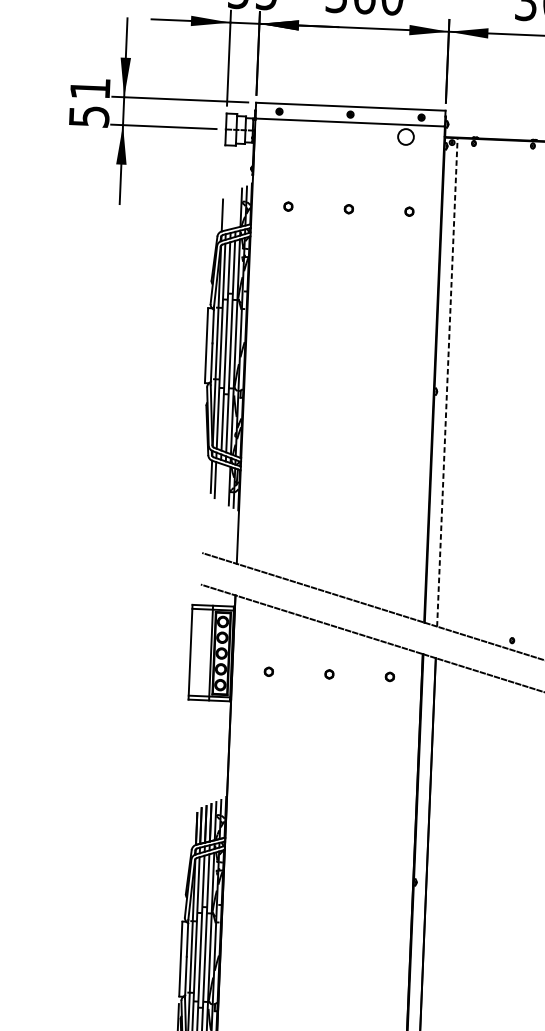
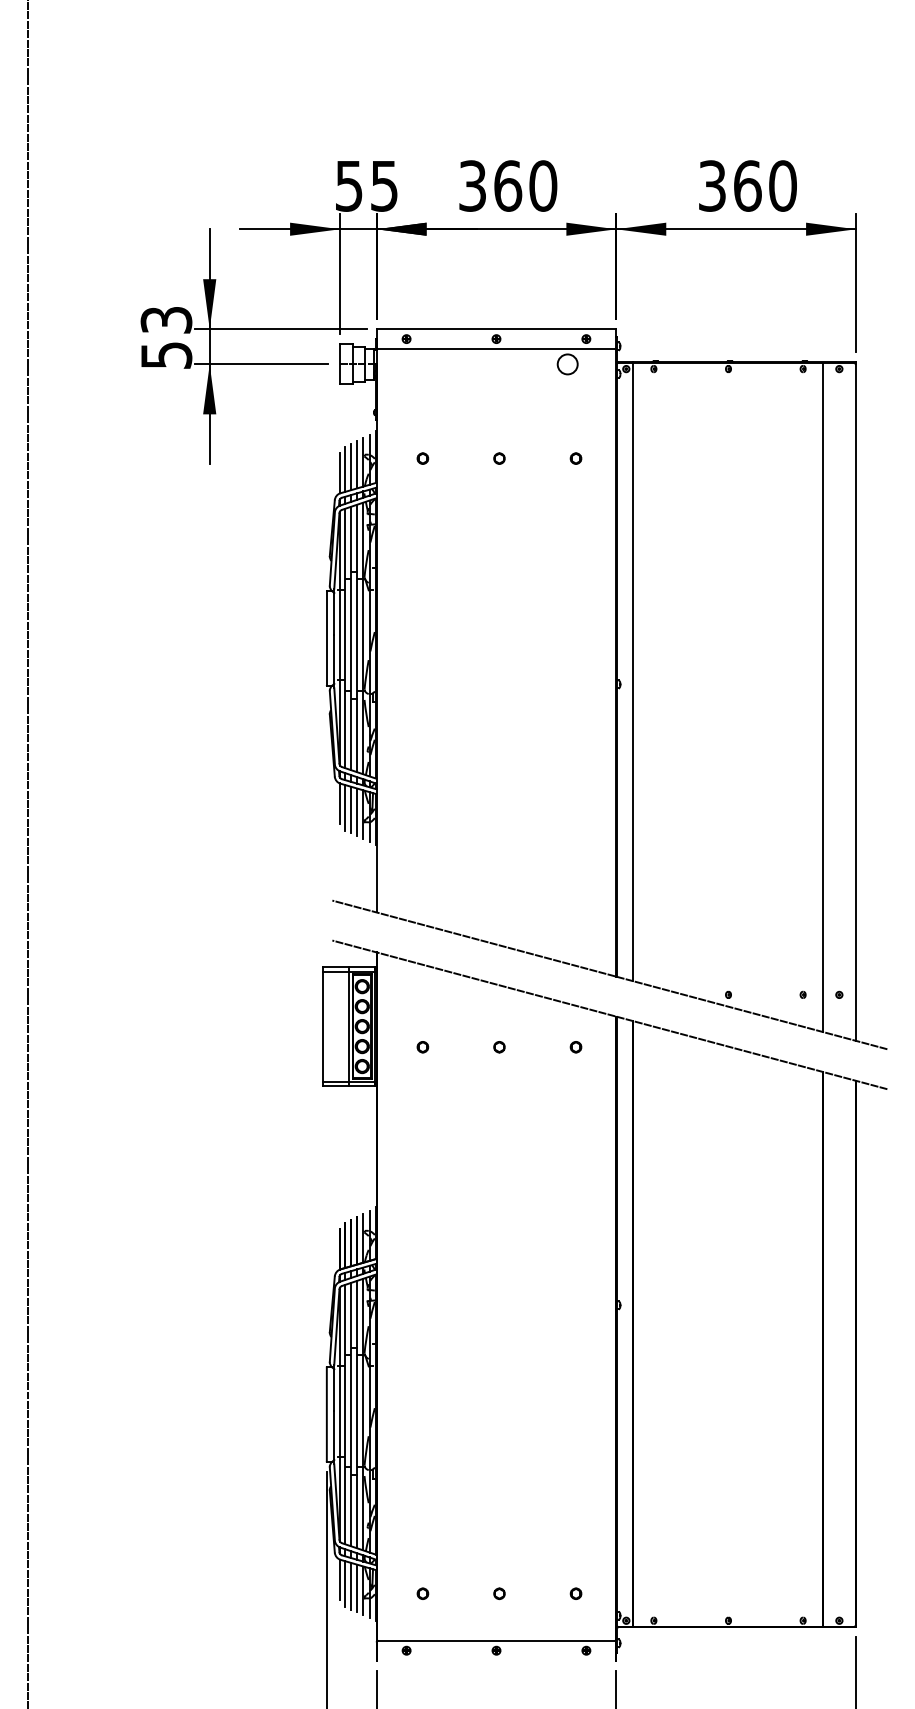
text: (90, 88) -> (166, 320), 51 -> 53
line: (236, 209) -> (357, 464), added
line: (231, 210) -> (351, 466), added
line: (226, 211) -> (345, 468), added
line: (447, 381) -> (632, 671), dashed -> solid
line: (220, 481) -> (351, 809), added
line: (224, 484) -> (357, 812), added

